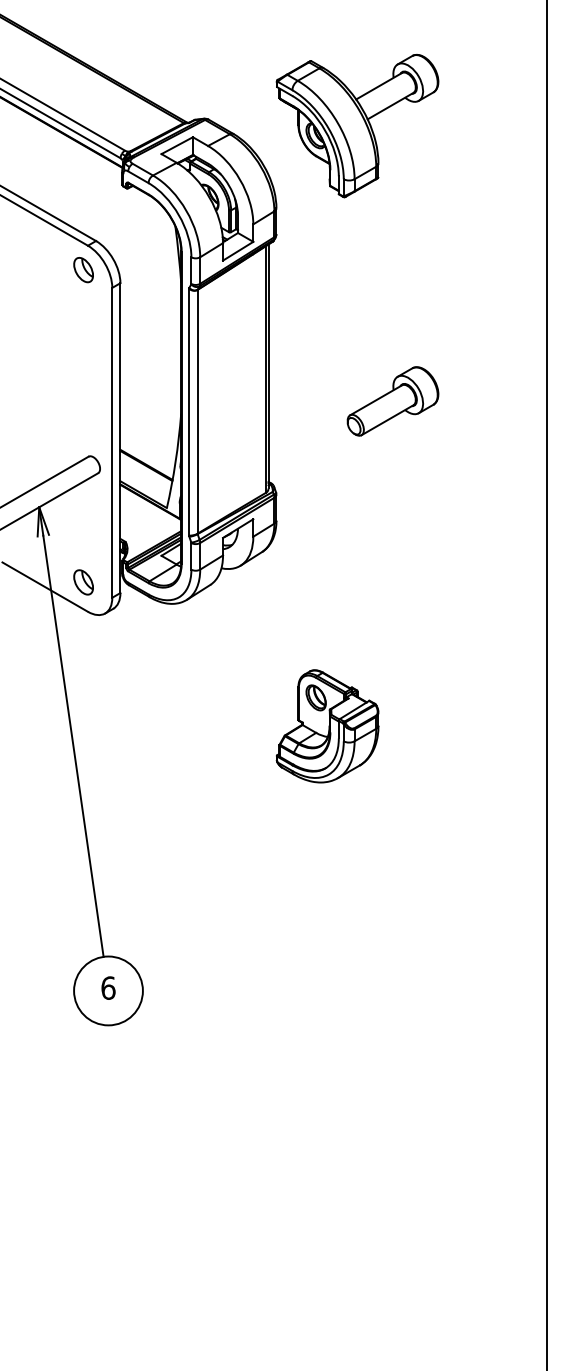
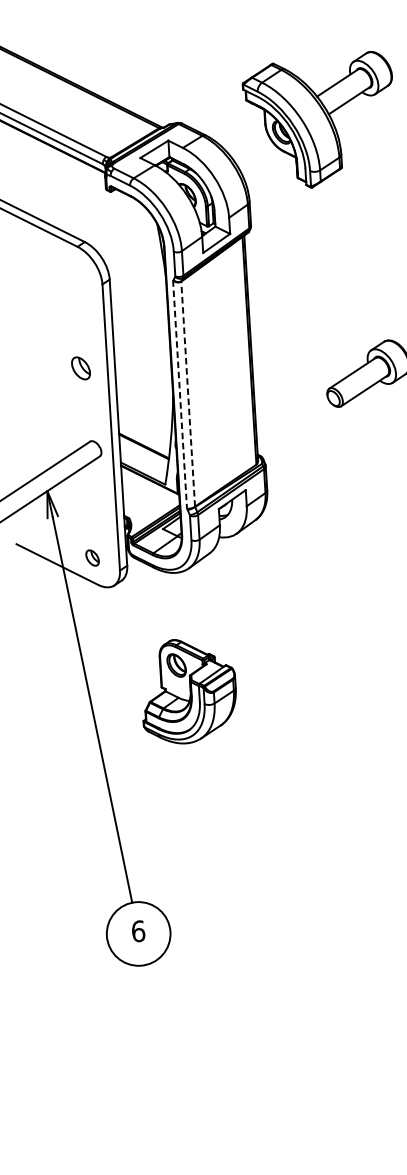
part: (83, 270) -> (80, 368), moved
line: (188, 411) -> (179, 394), solid -> dashed
line: (197, 411) -> (188, 393), solid -> dashed
part: (83, 582) -> (92, 558), size x0.7
part: (327, 726) -> (188, 691), moved

